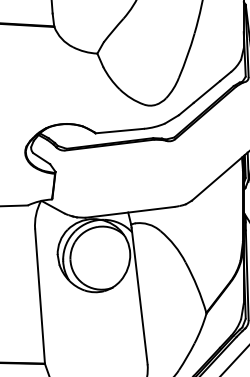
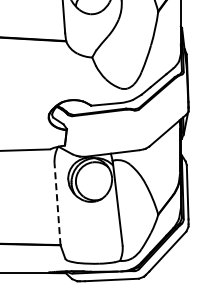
line: (39, 296) -> (57, 204), solid -> dashed

